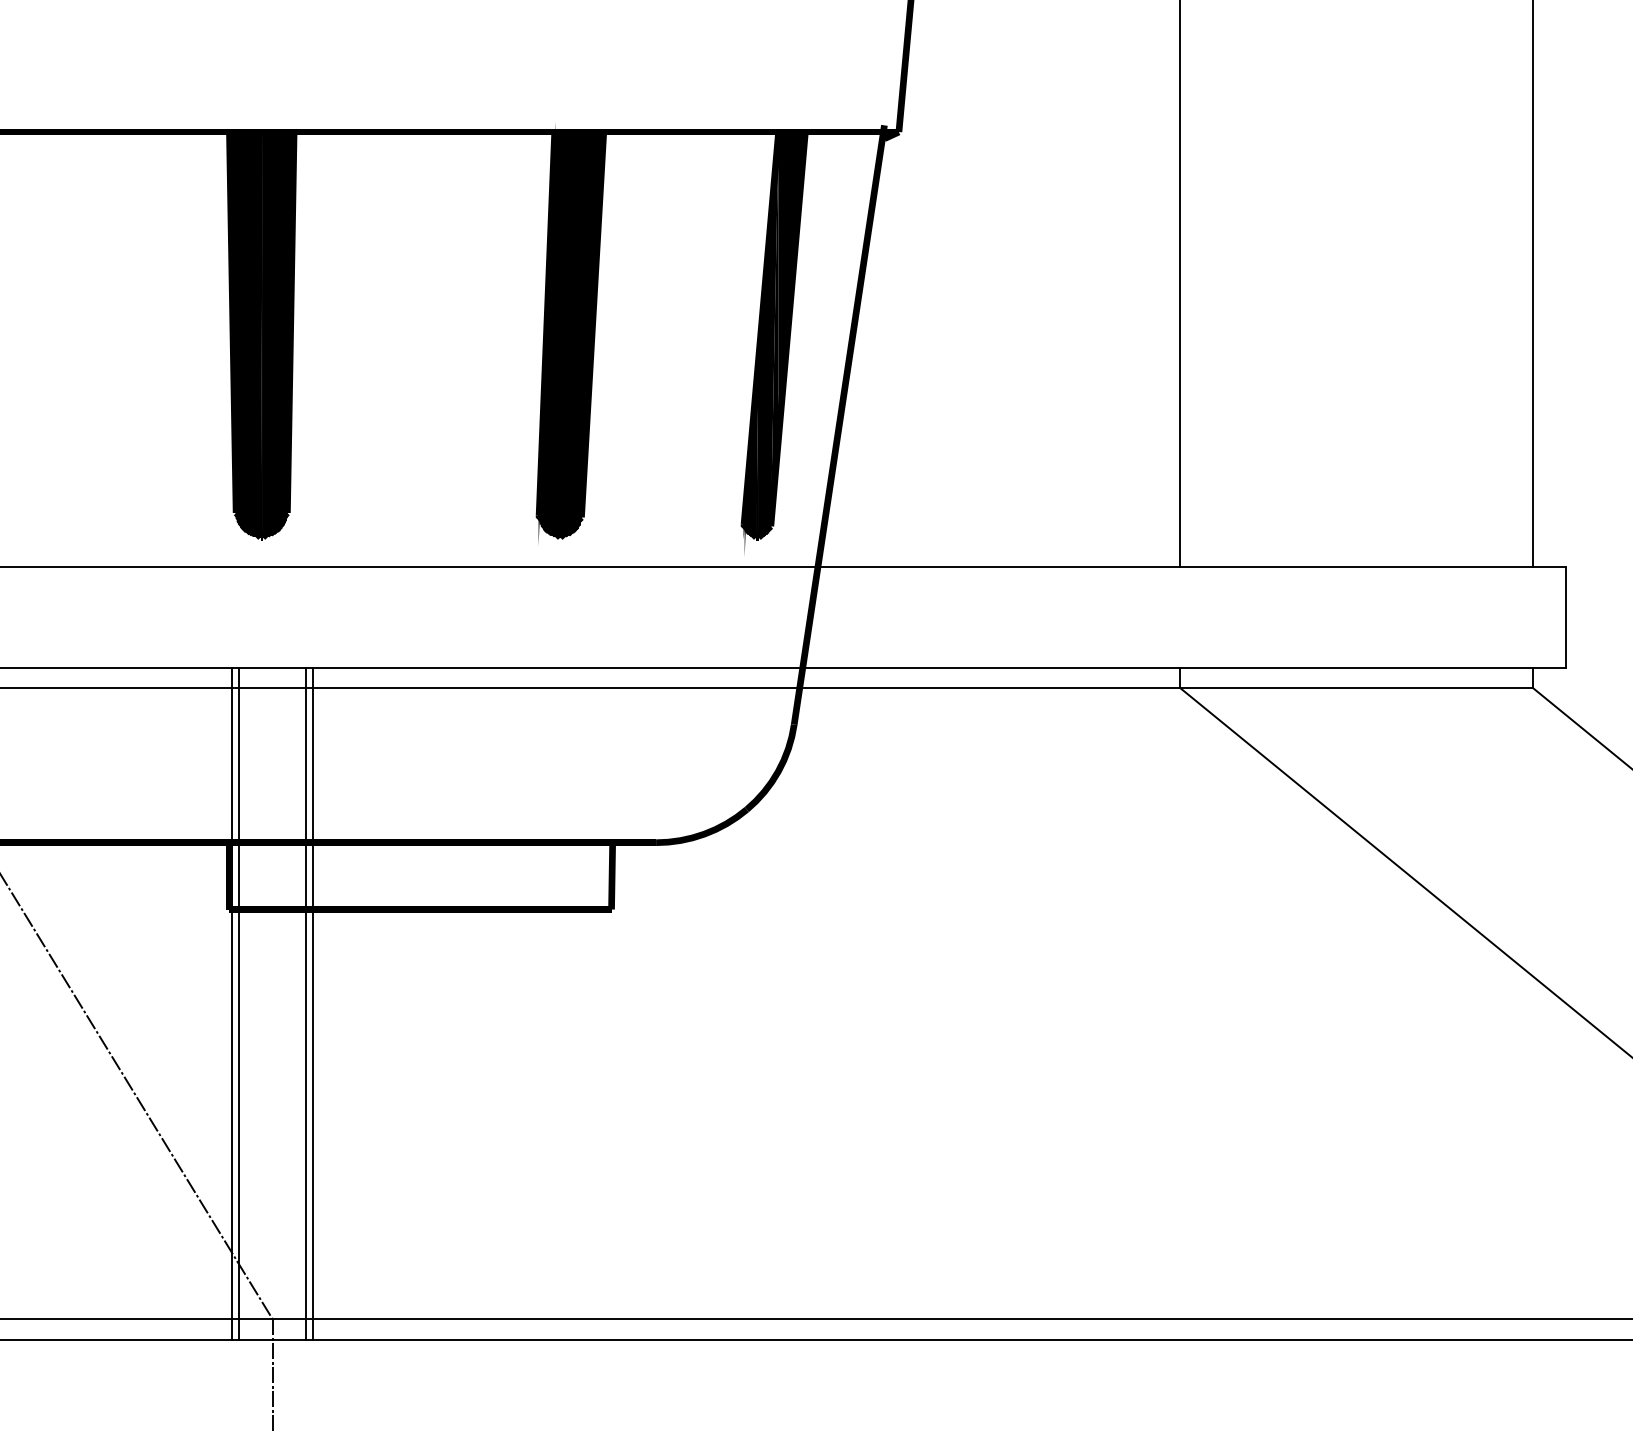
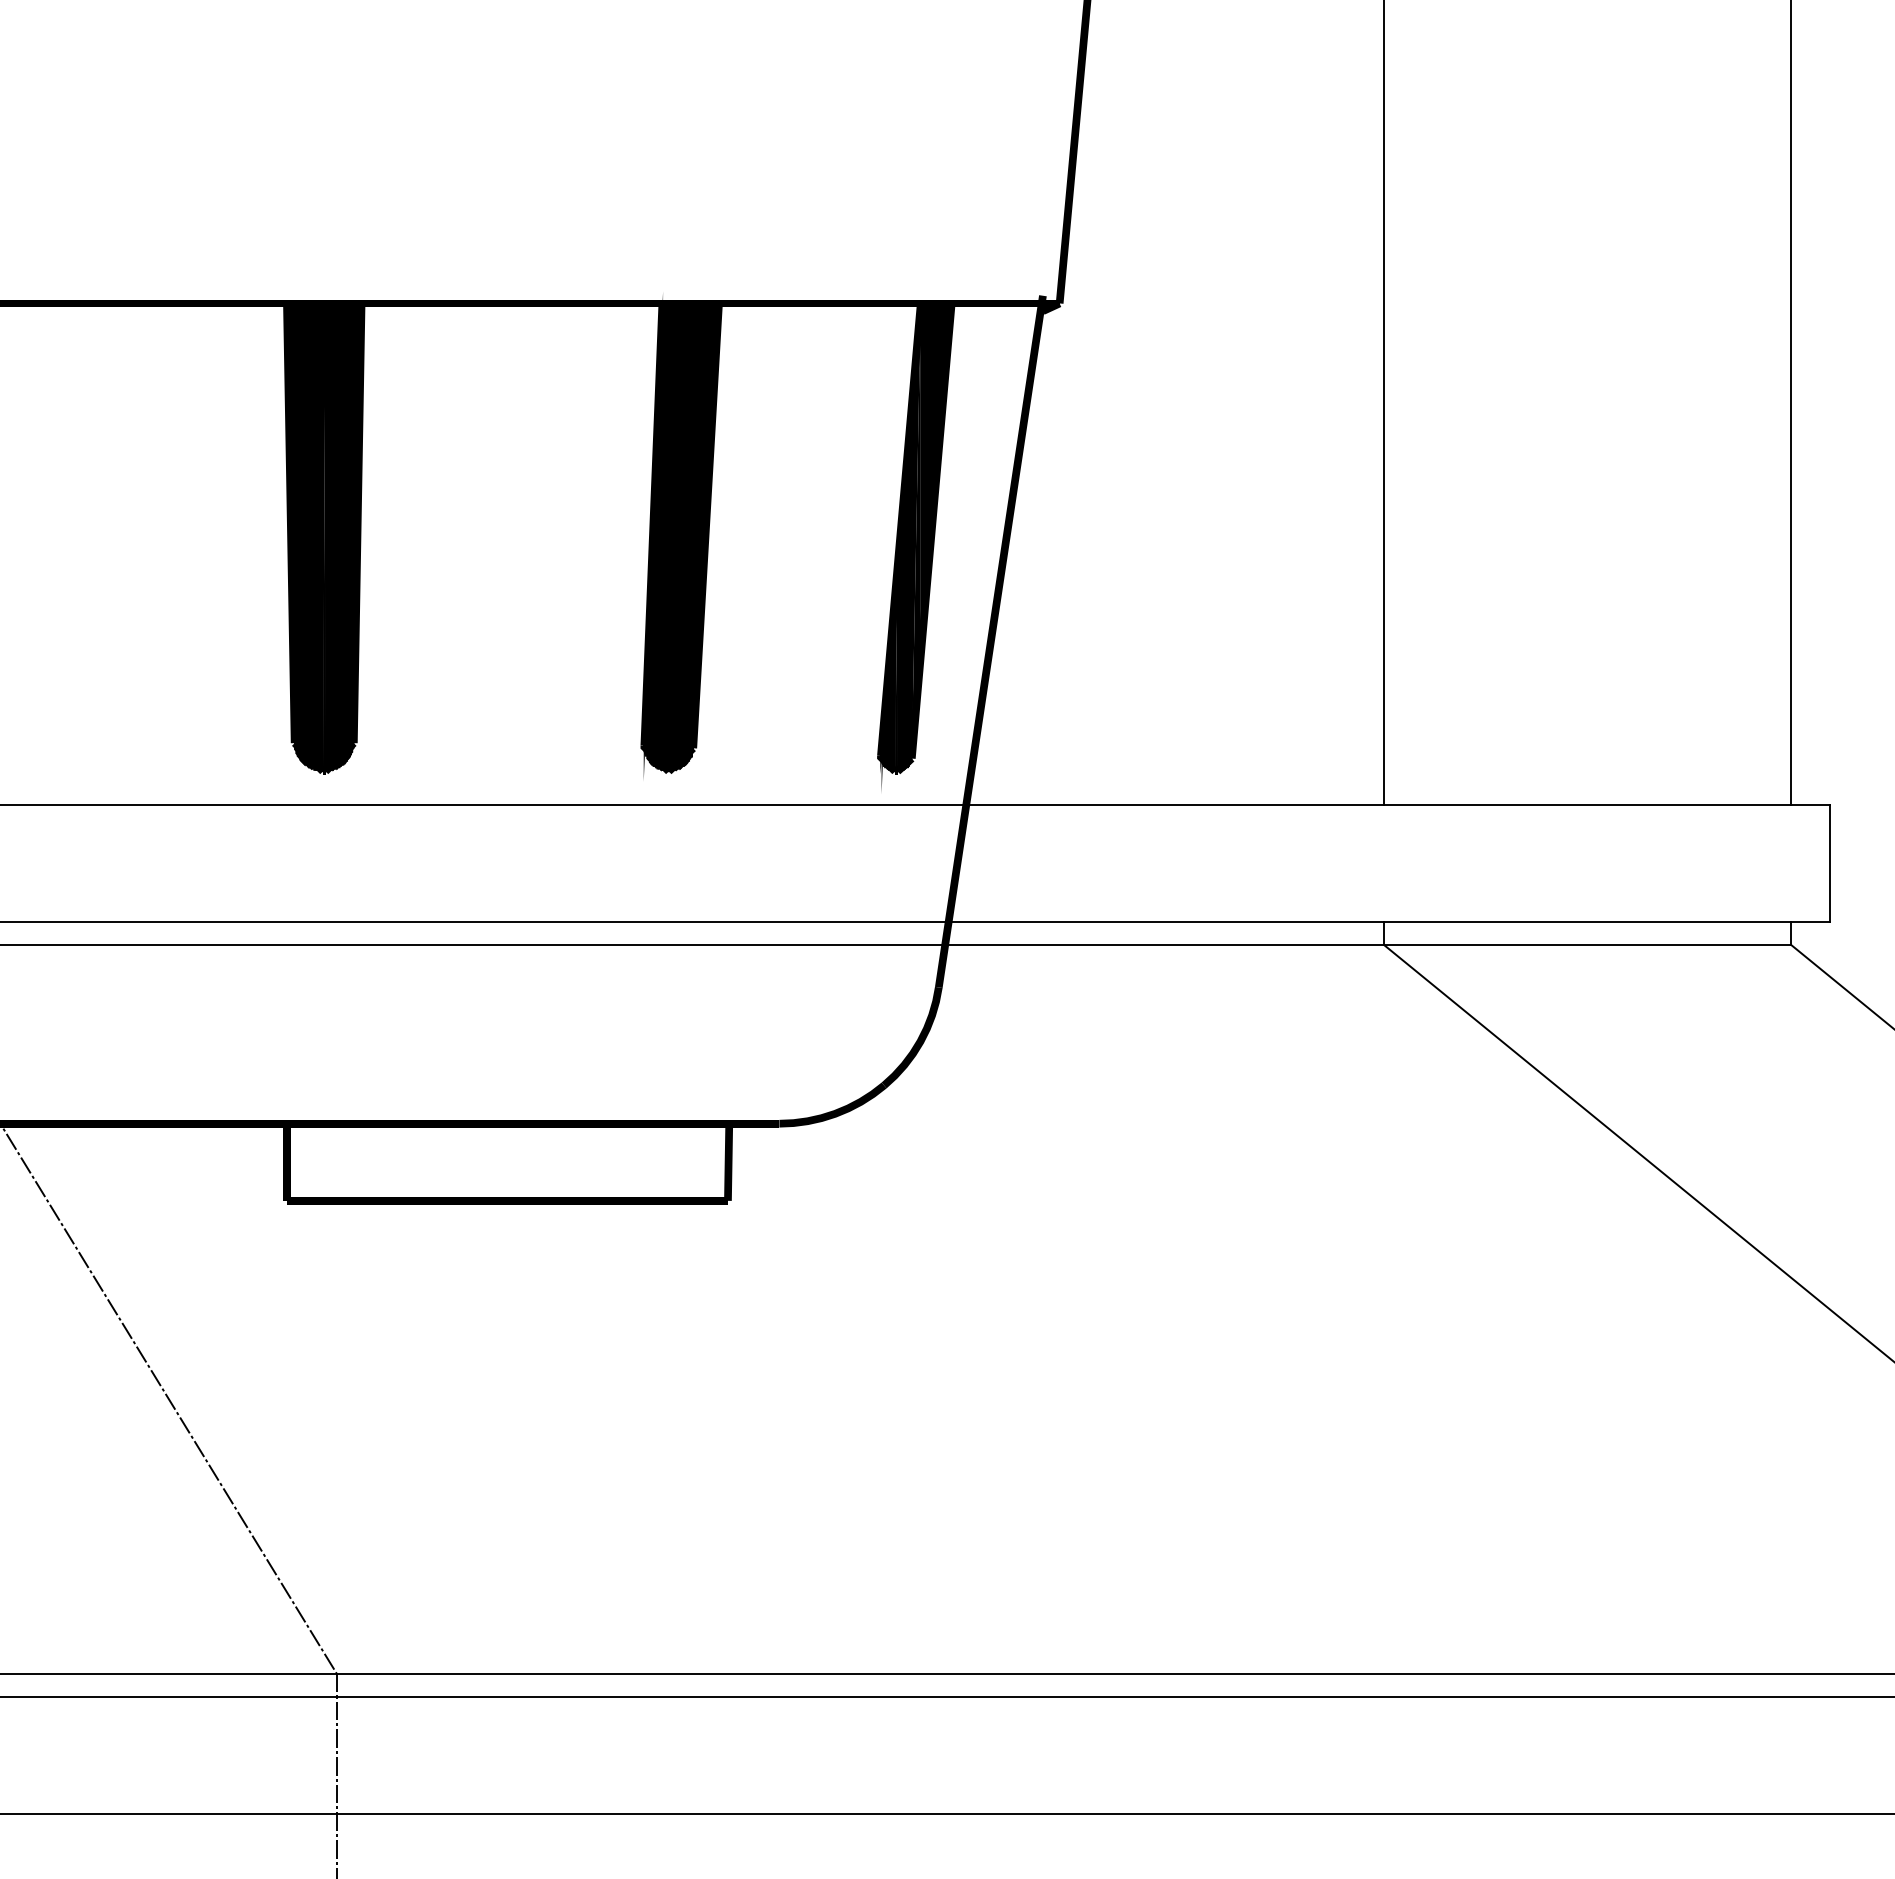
line: (232, 1003) -> (290, 1309), removed
line: (239, 1003) -> (298, 1309), removed
line: (306, 1003) -> (375, 1309), removed
line: (313, 1003) -> (383, 1309), removed

